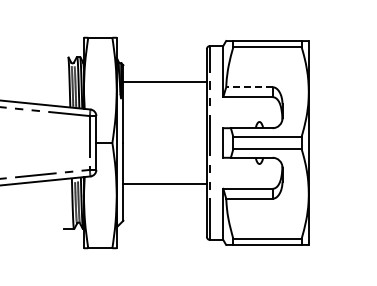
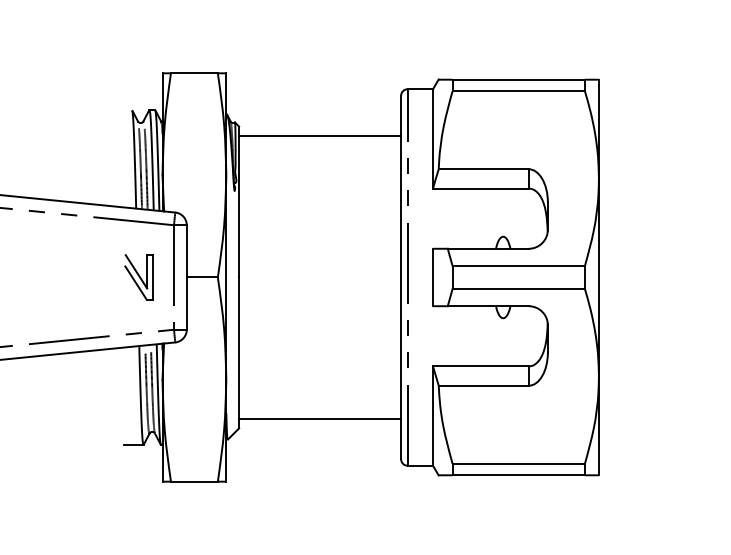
line: (164, 81) -> (318, 134), moved
line: (248, 87) -> (481, 169), dashed -> solid
part: (71, 142) -> (138, 276), added
line: (164, 184) -> (318, 420), moved

